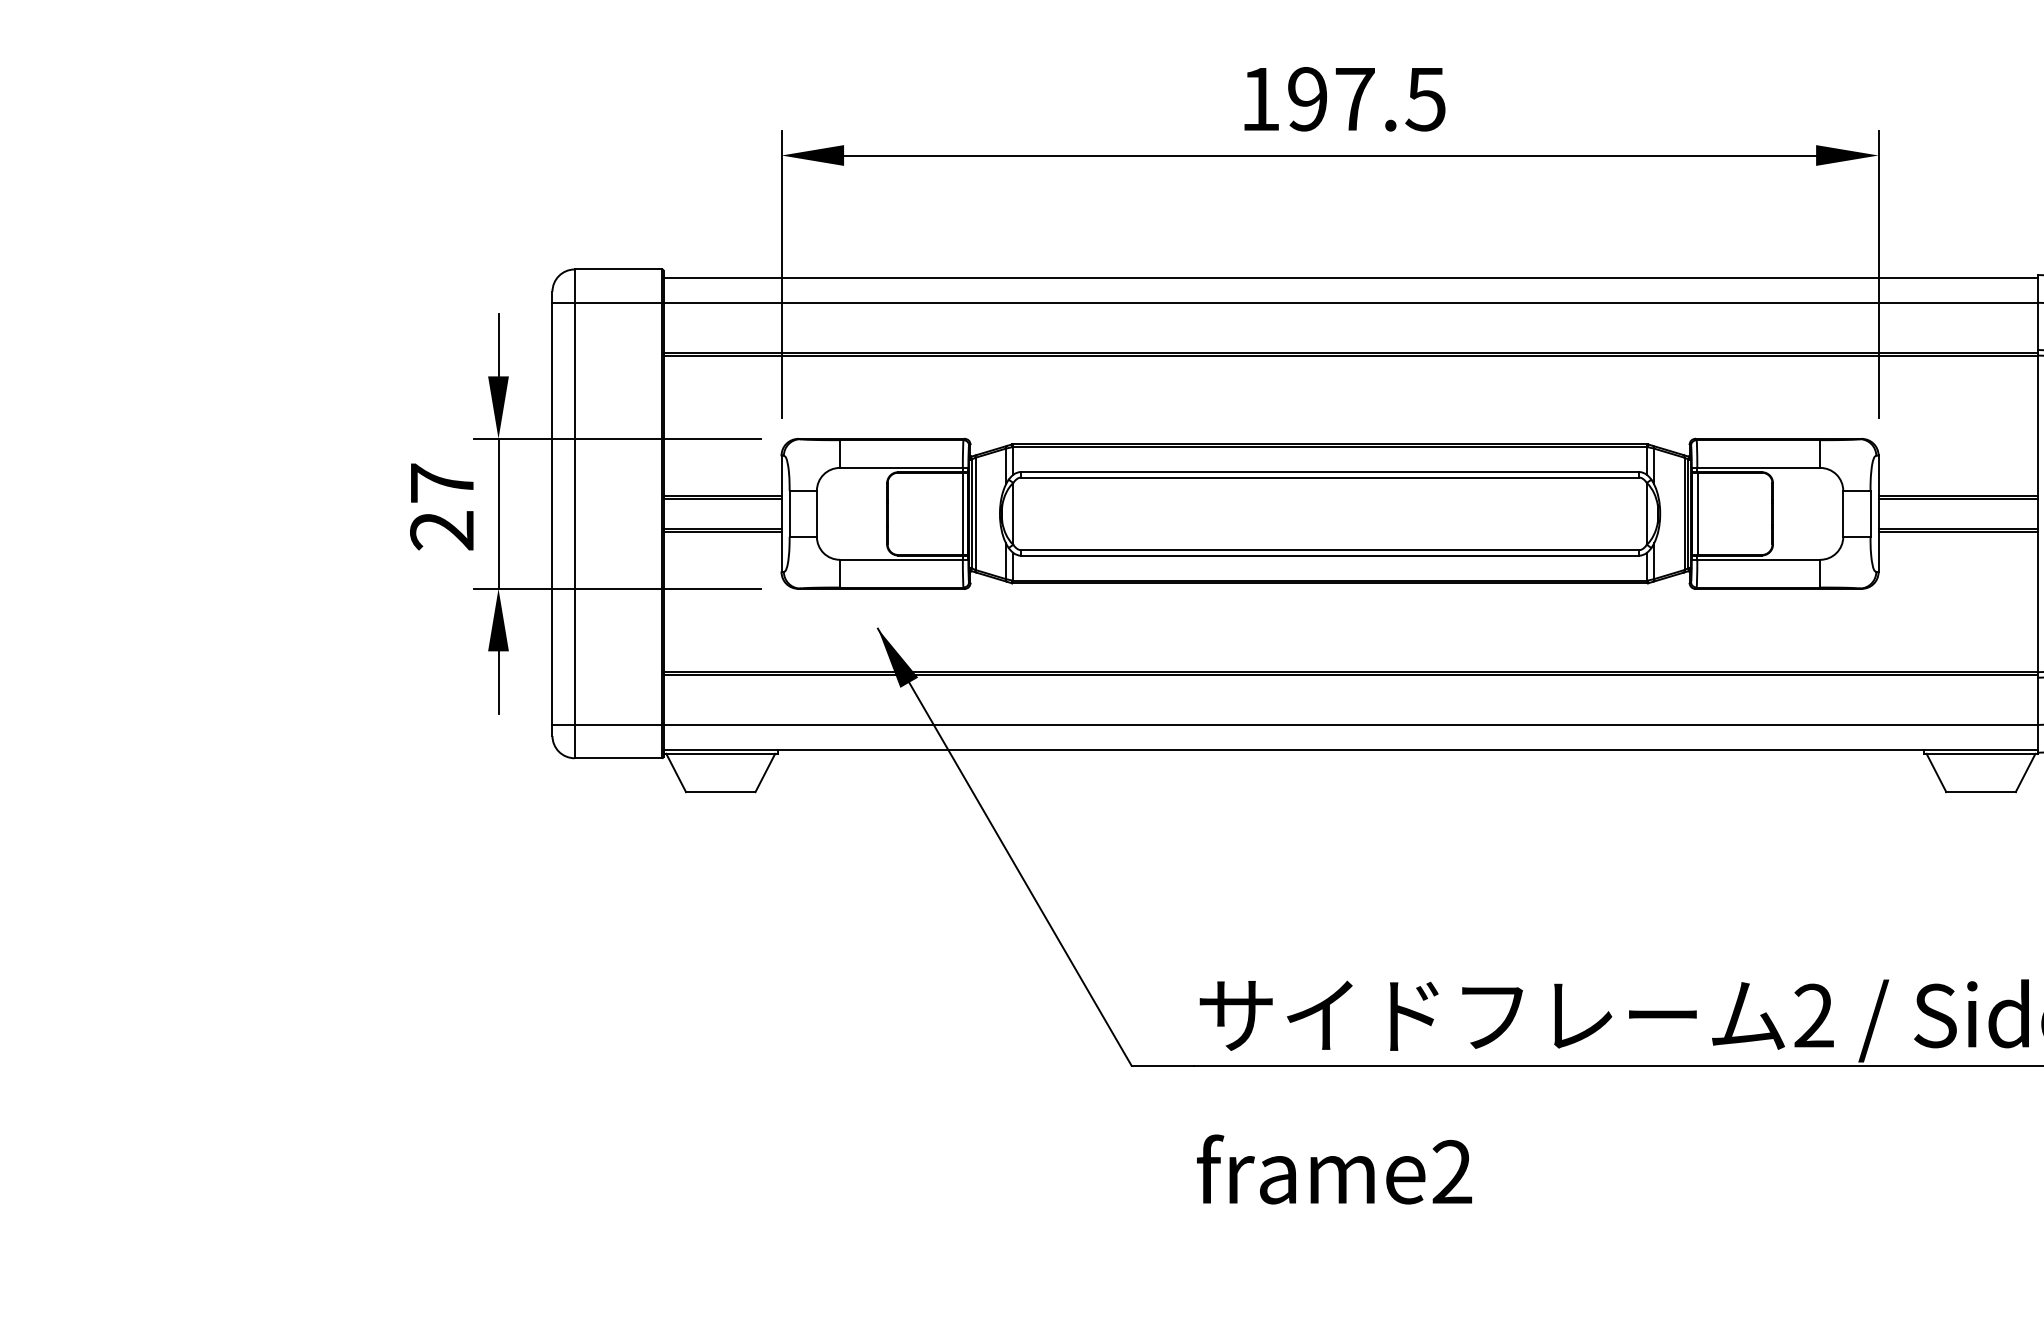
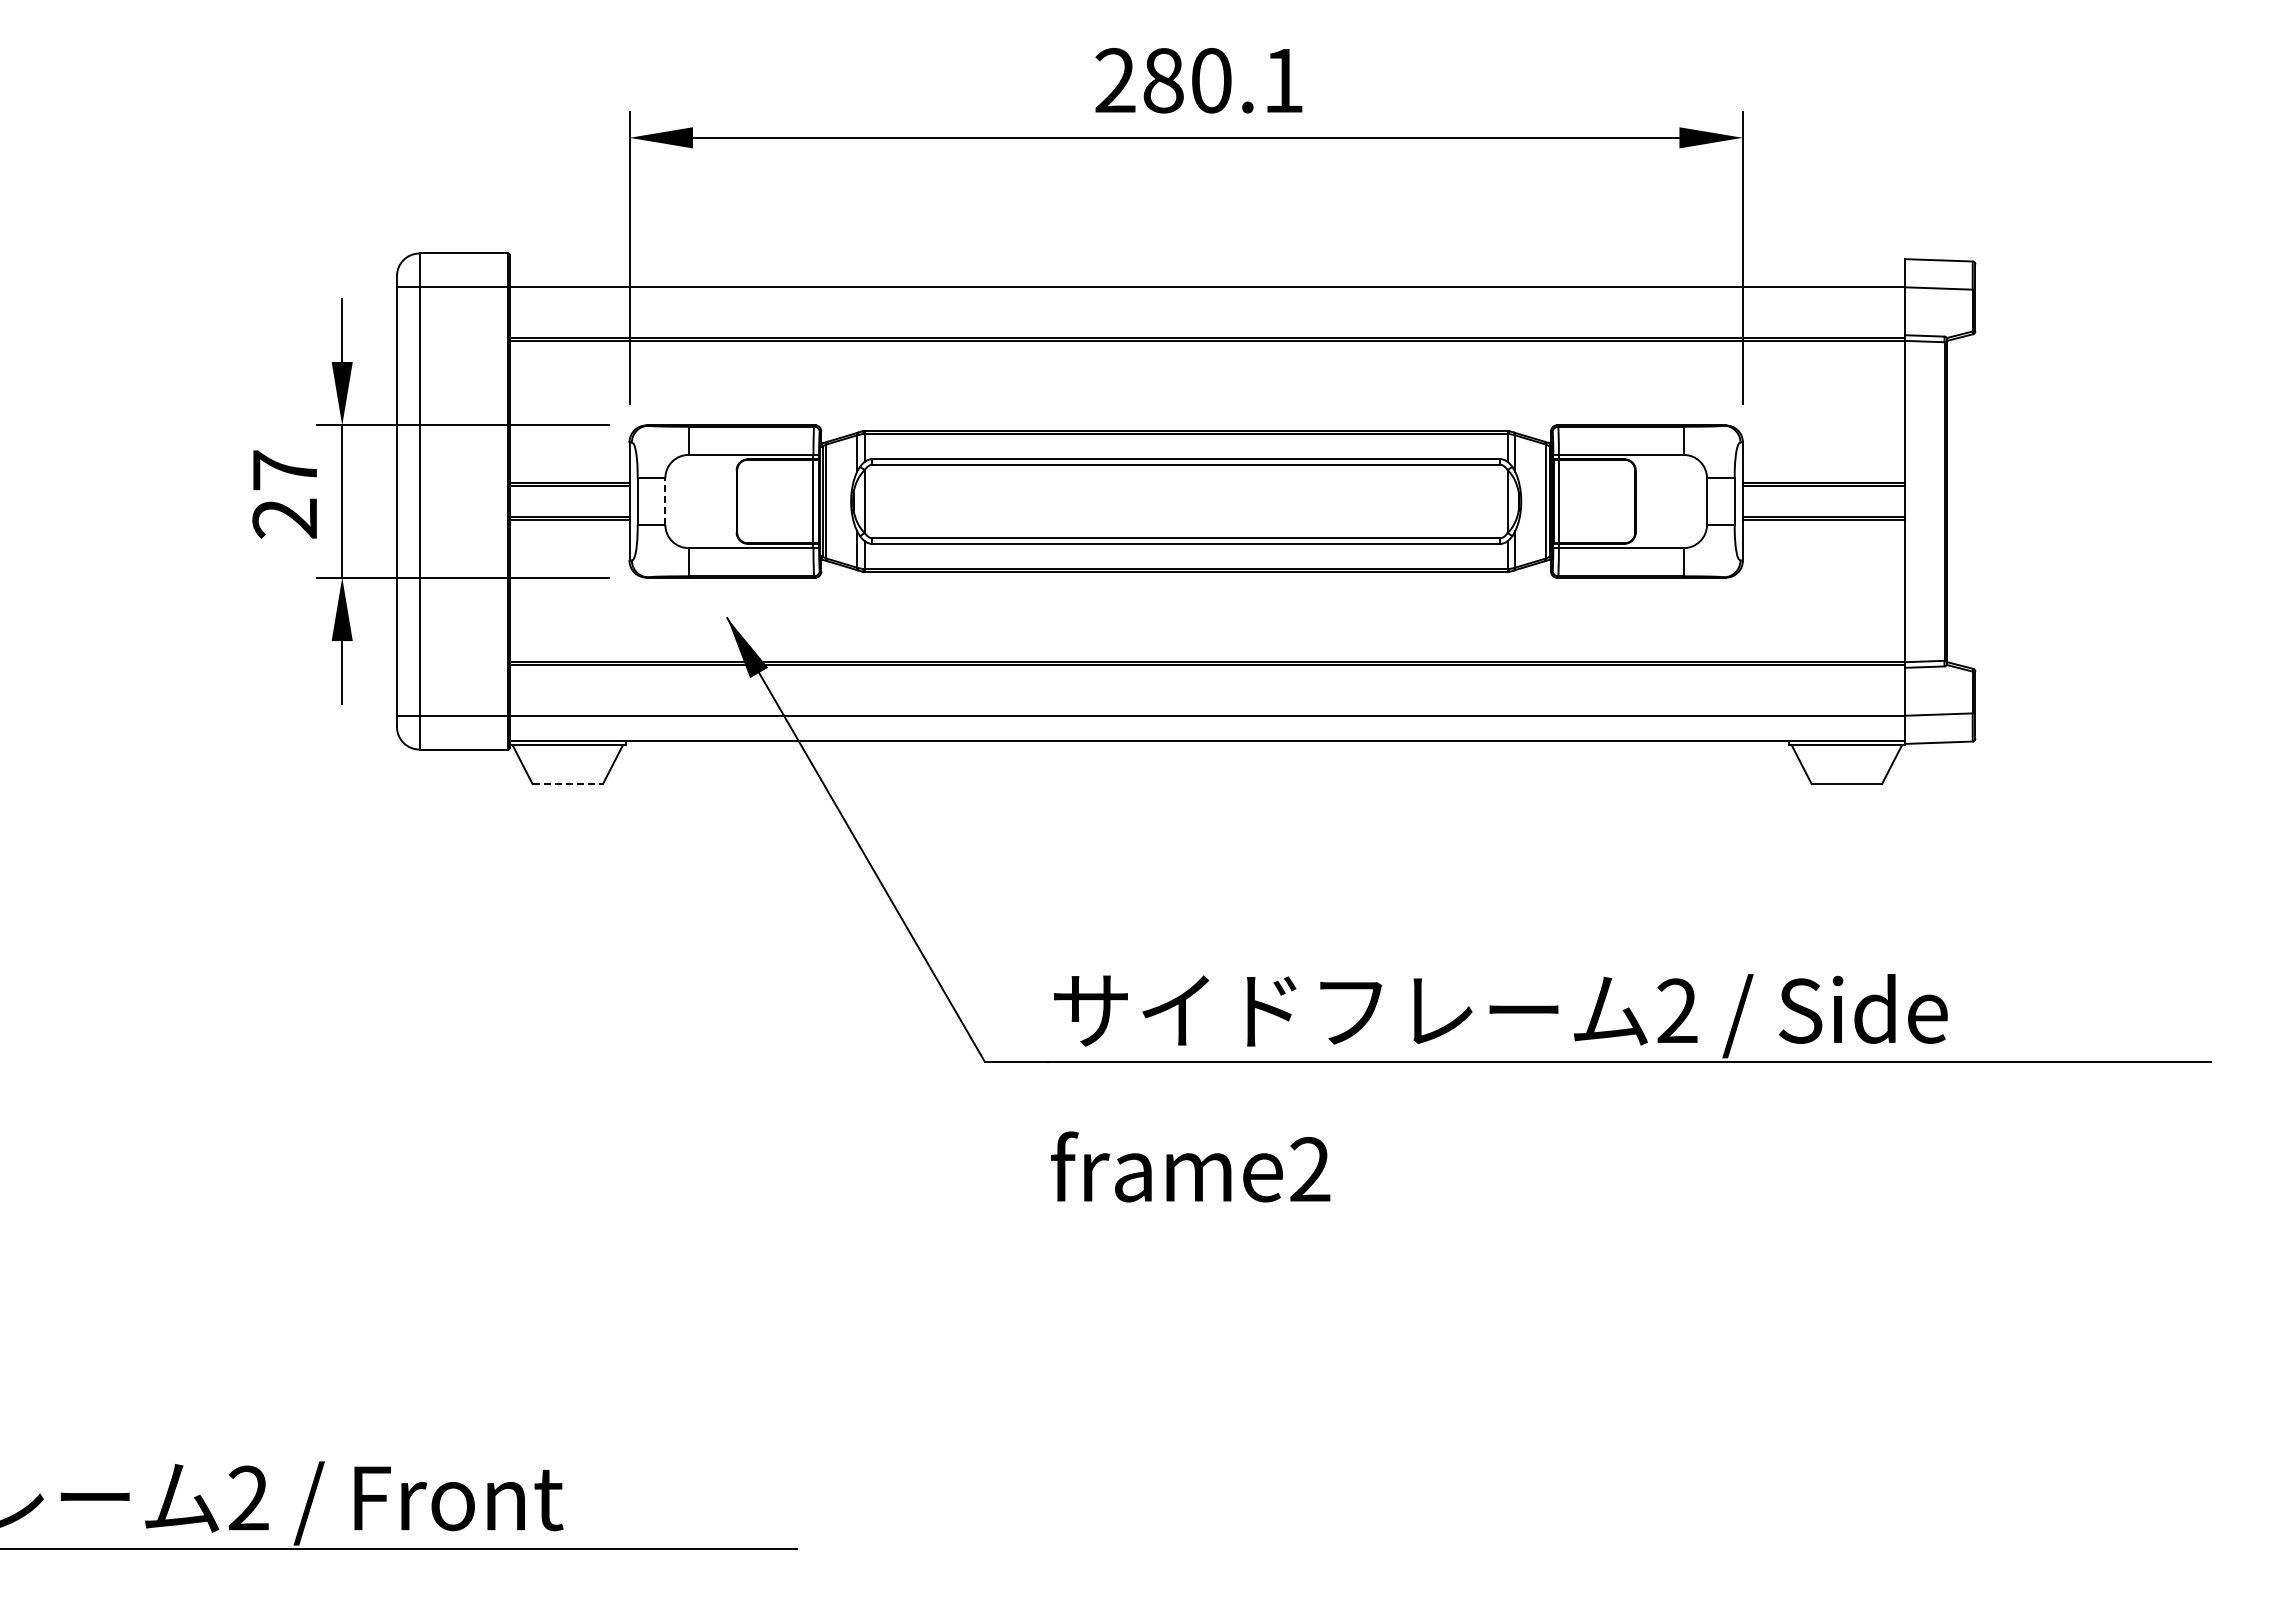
text: (1343, 99) -> (1199, 80), 197.5 -> 280.1
line: (1350, 277) -> (1206, 261), removed
line: (817, 513) -> (665, 501), solid -> dashed
line: (721, 791) -> (568, 783), solid -> dashed

